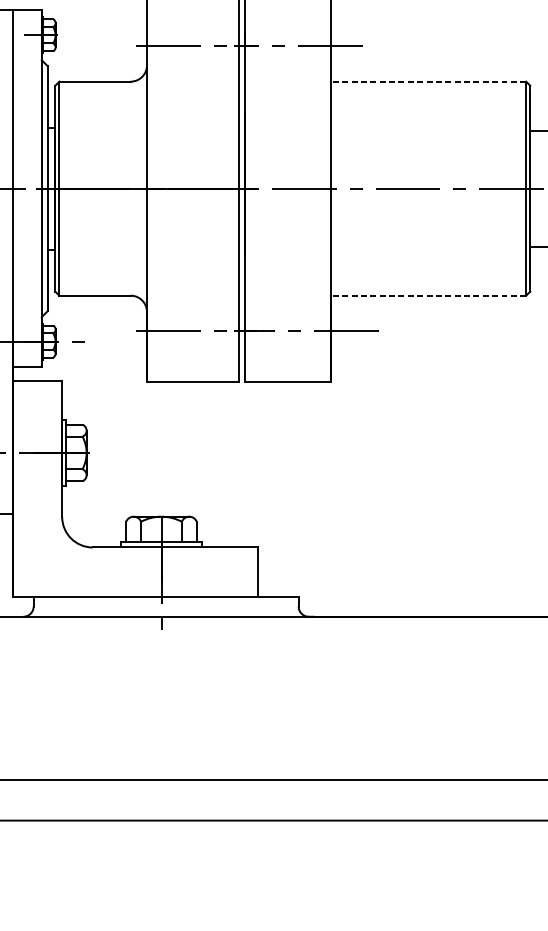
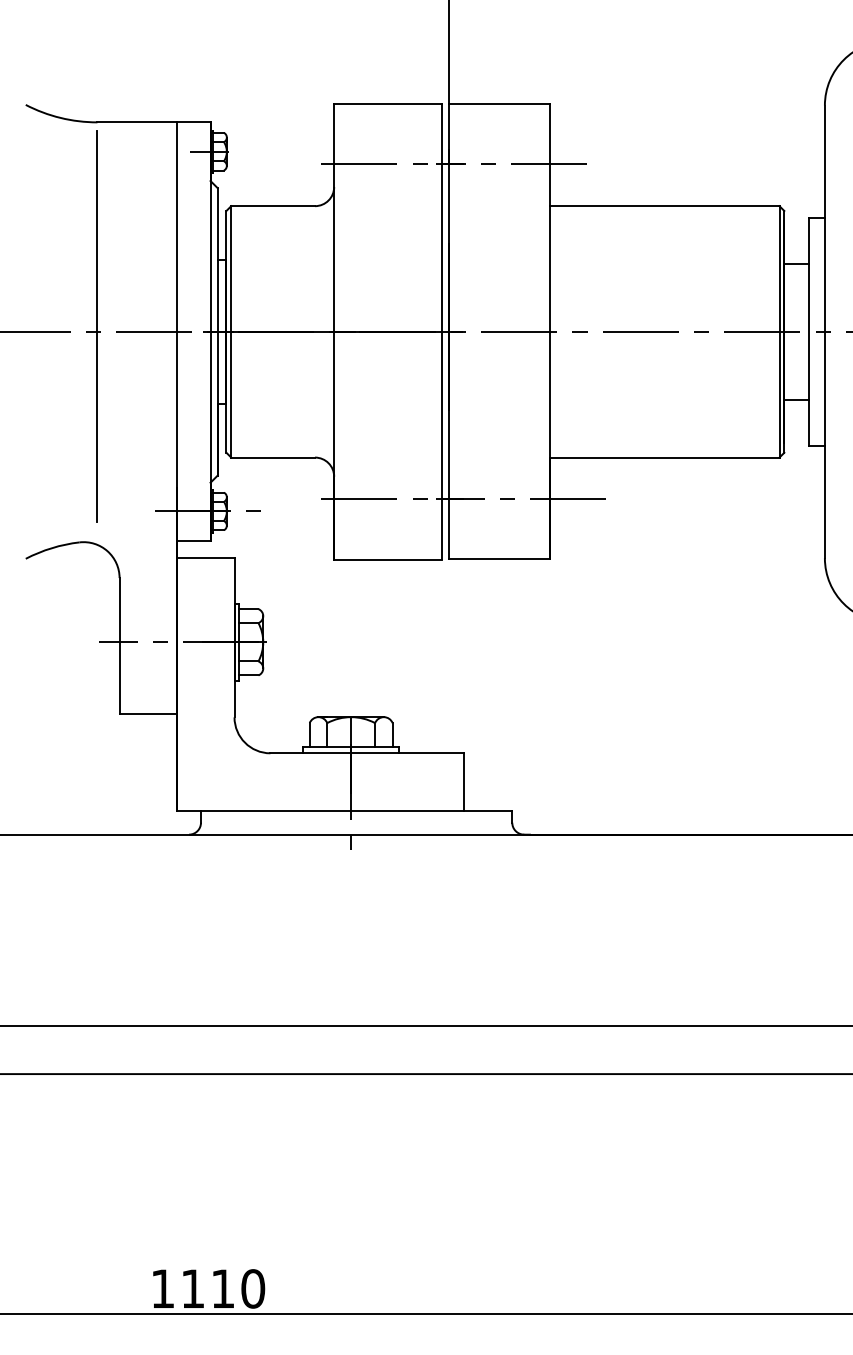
line: (428, 81) -> (664, 206), dashed -> solid
line: (428, 295) -> (664, 457), dashed -> solid

